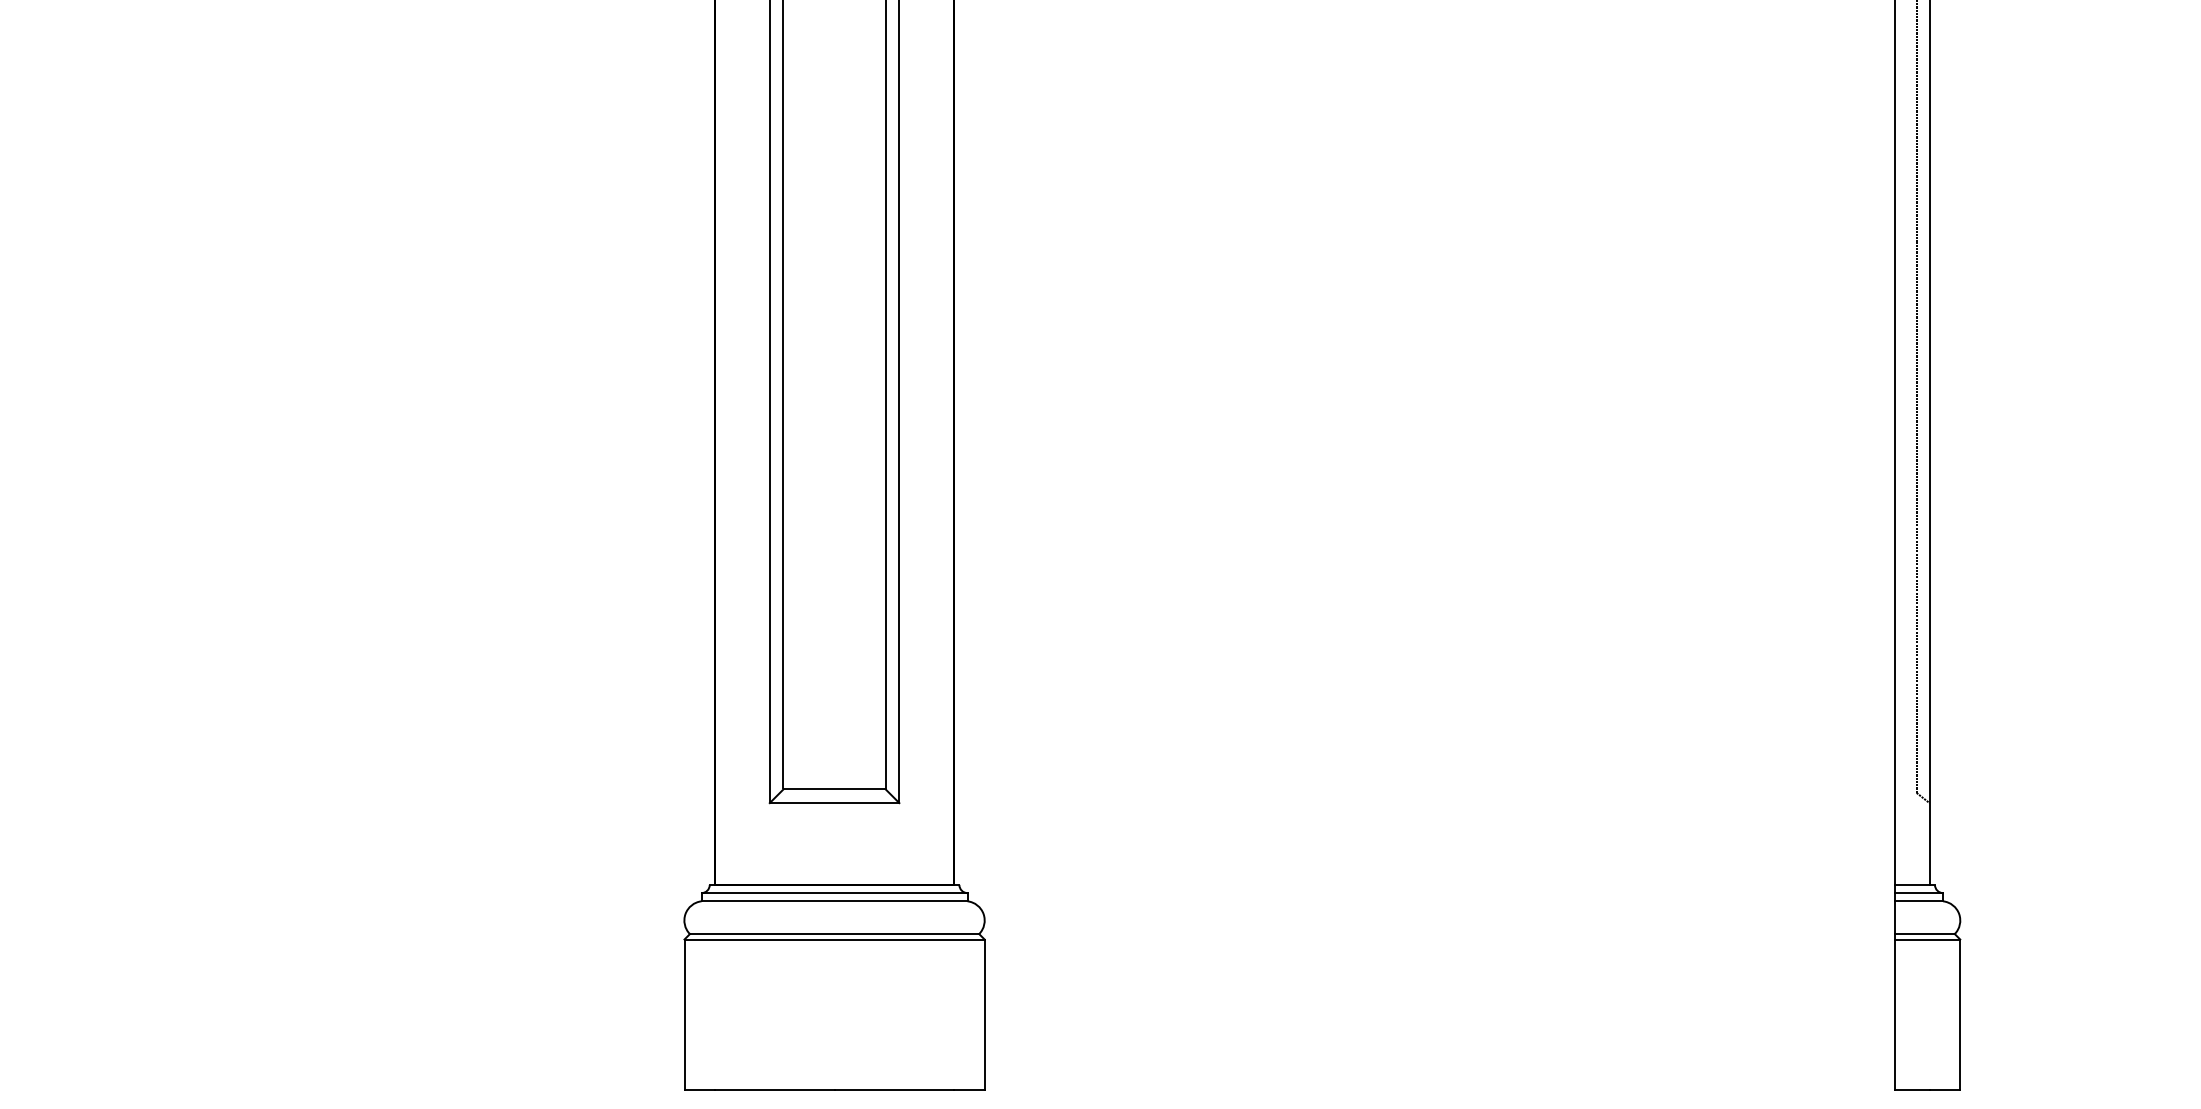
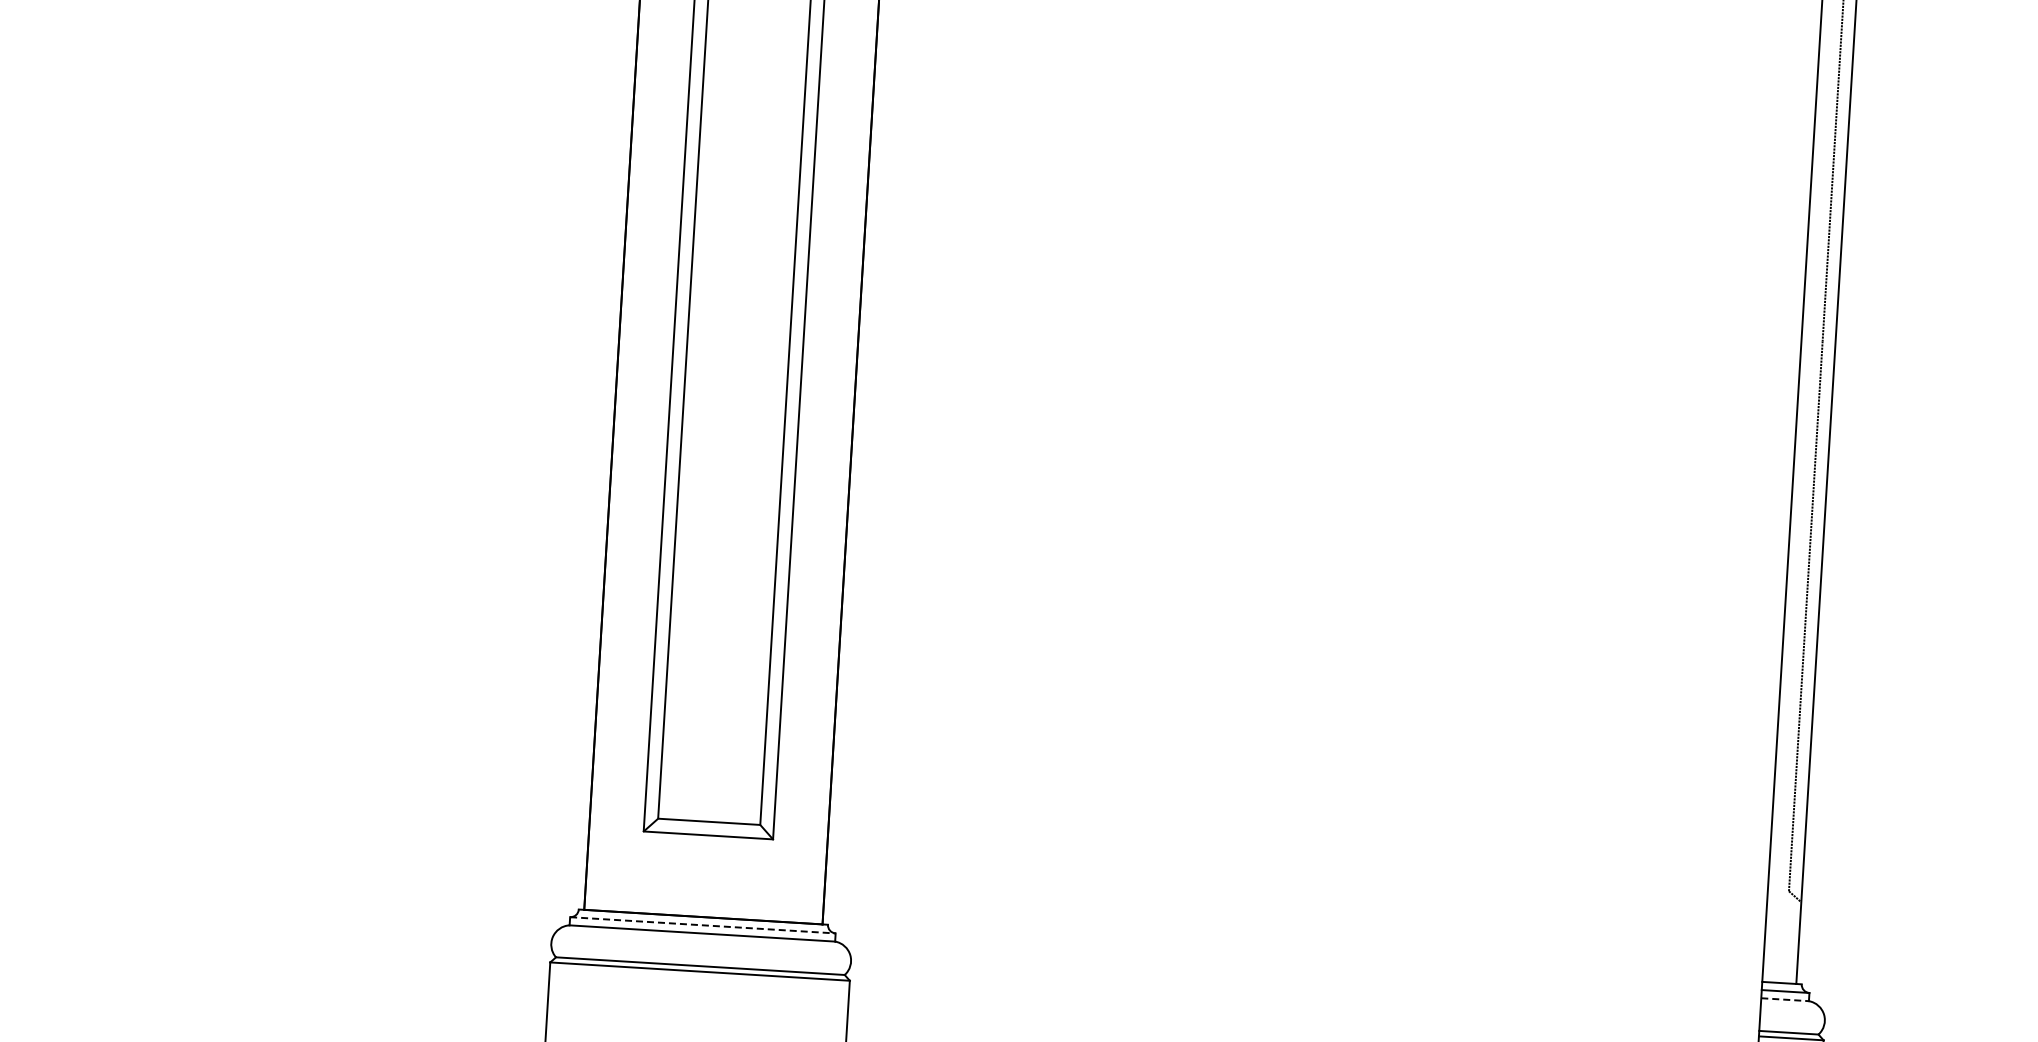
line: (835, 893) -> (703, 925), solid -> dashed
line: (1919, 901) -> (1785, 999), solid -> dashed

